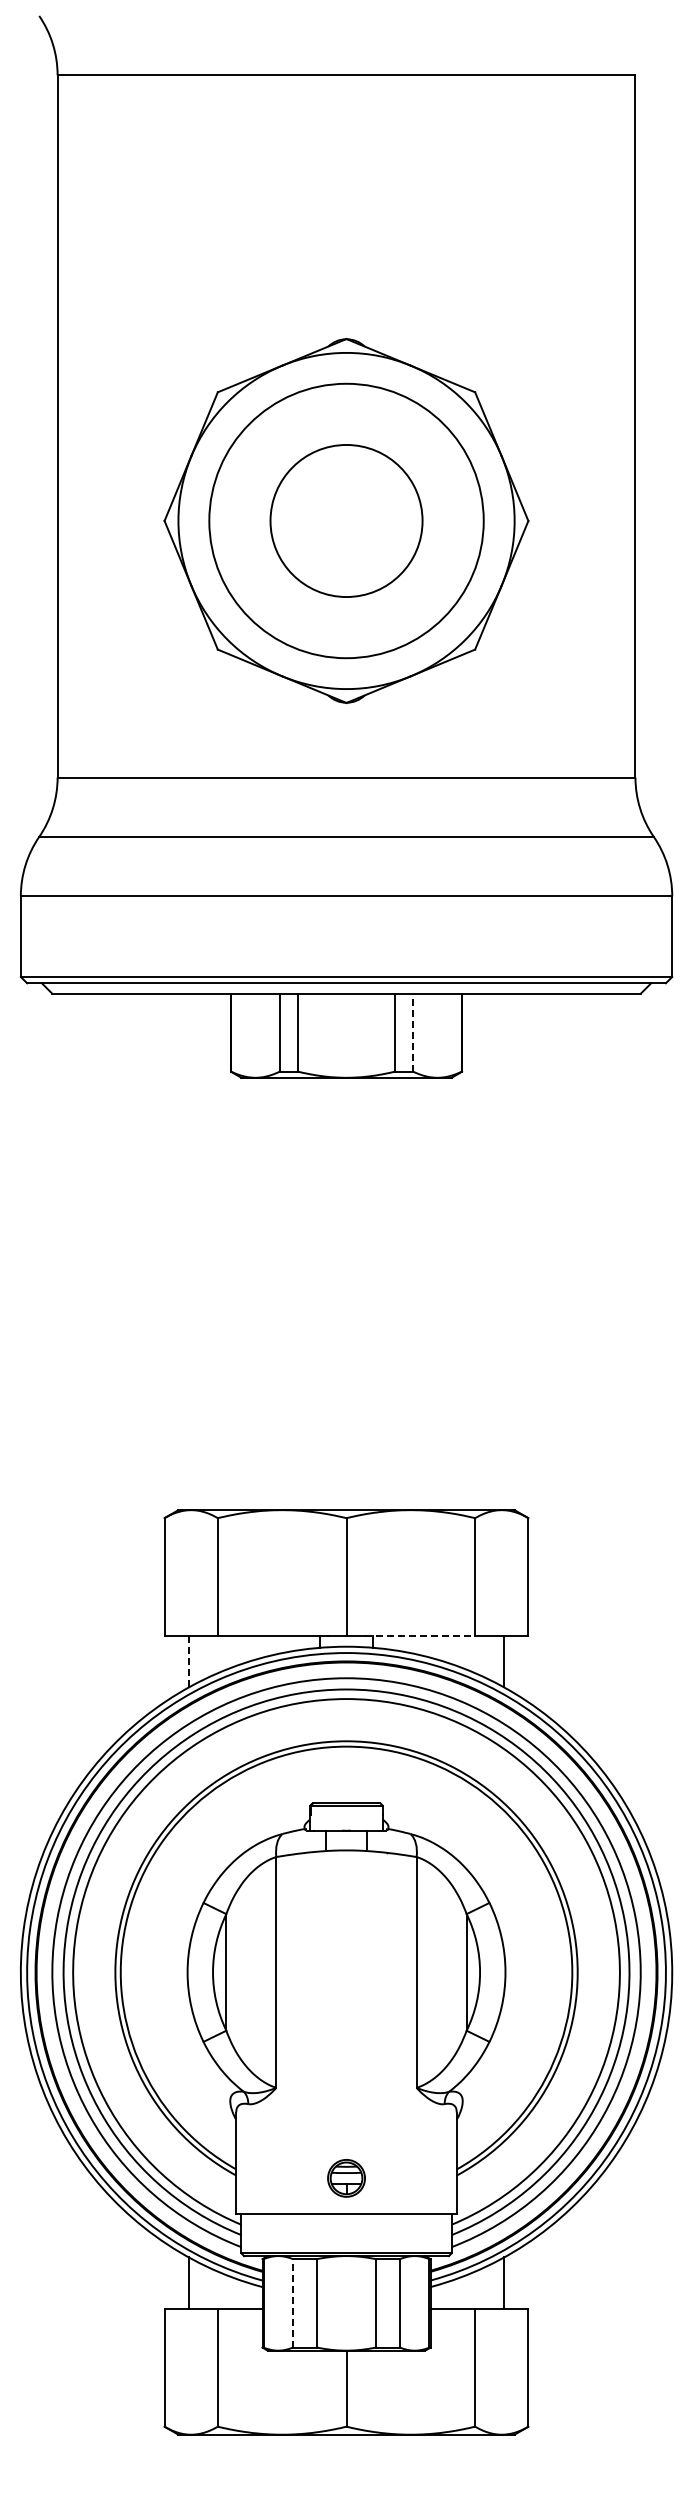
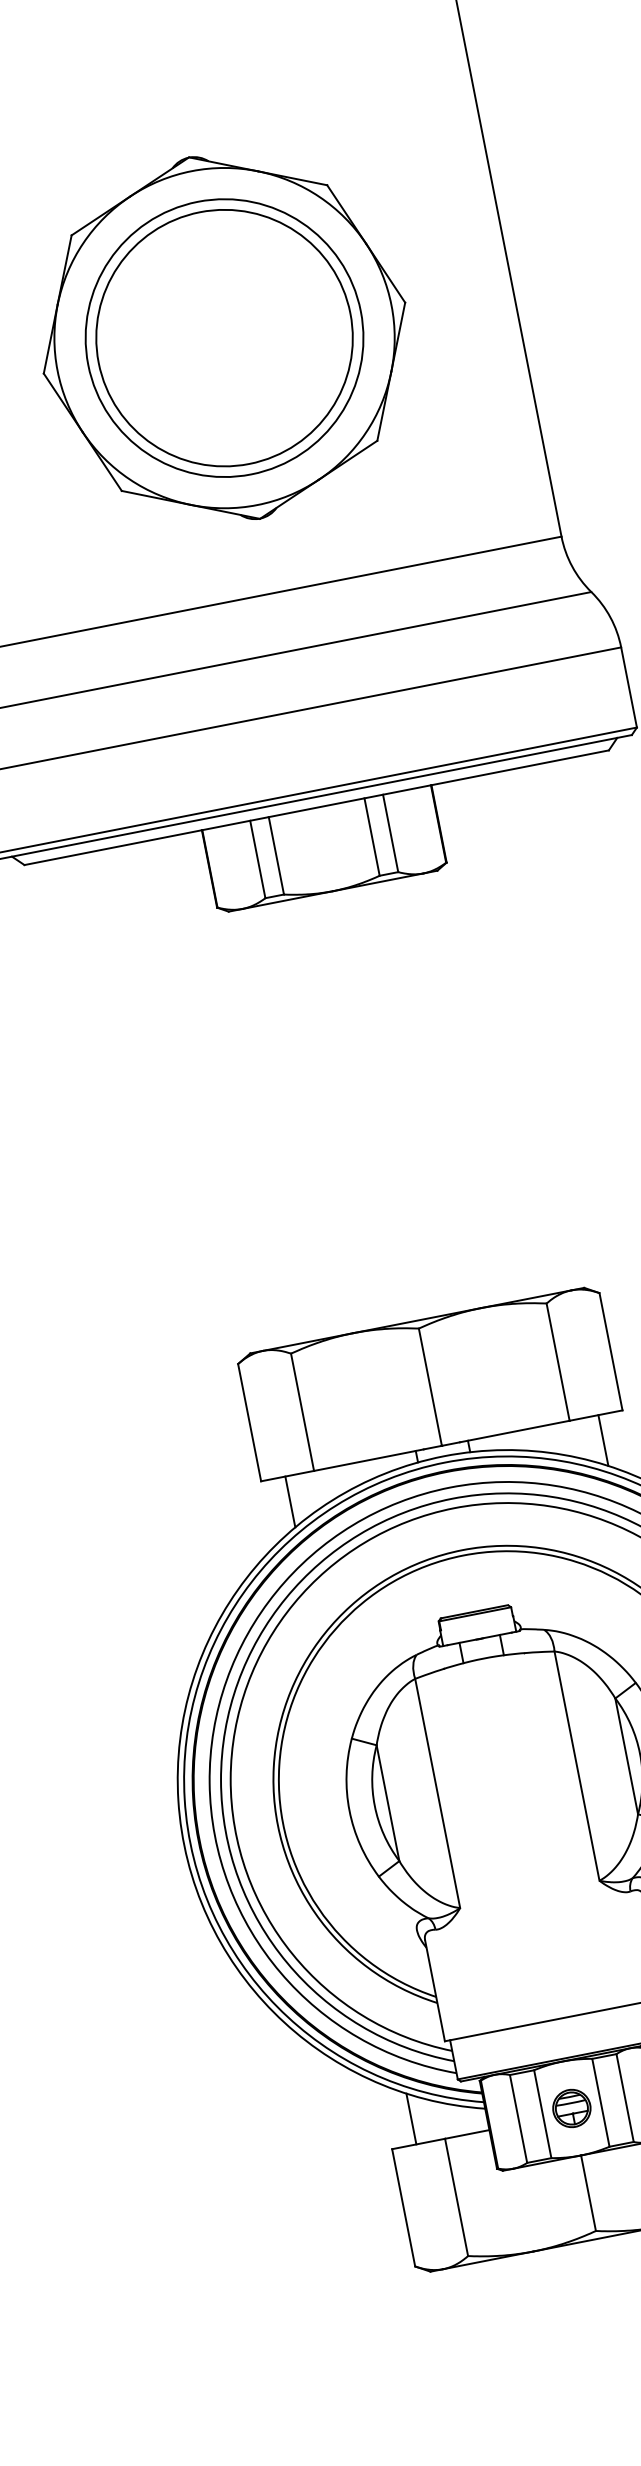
circle: (346, 520) -> (224, 337), size x1.67
line: (413, 1032) -> (390, 833), dashed -> solid
line: (420, 1636) -> (515, 1431), dashed -> solid
line: (188, 1661) -> (289, 1501), dashed -> solid
part: (346, 2178) -> (571, 2108), moved
line: (292, 2302) -> (518, 2118), dashed -> solid

